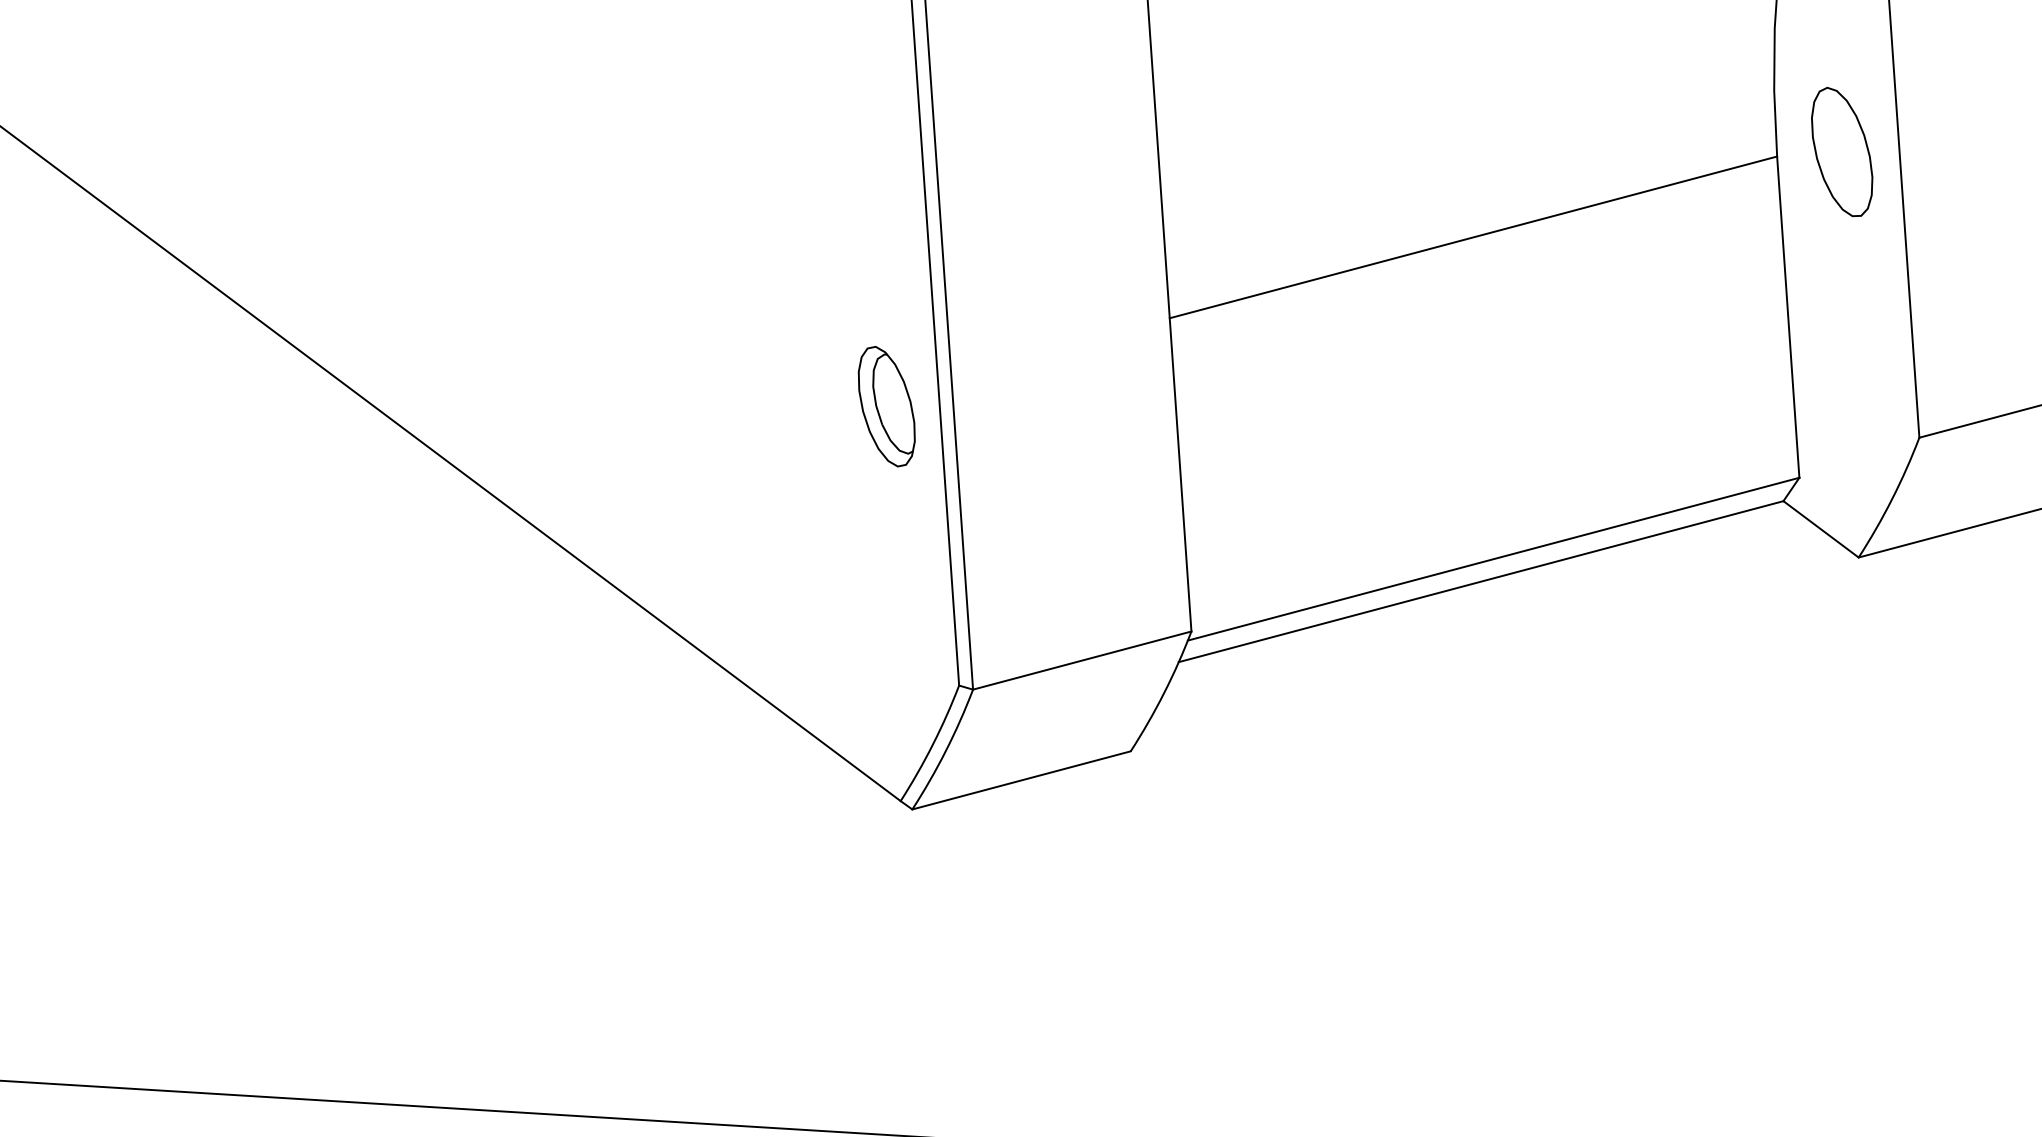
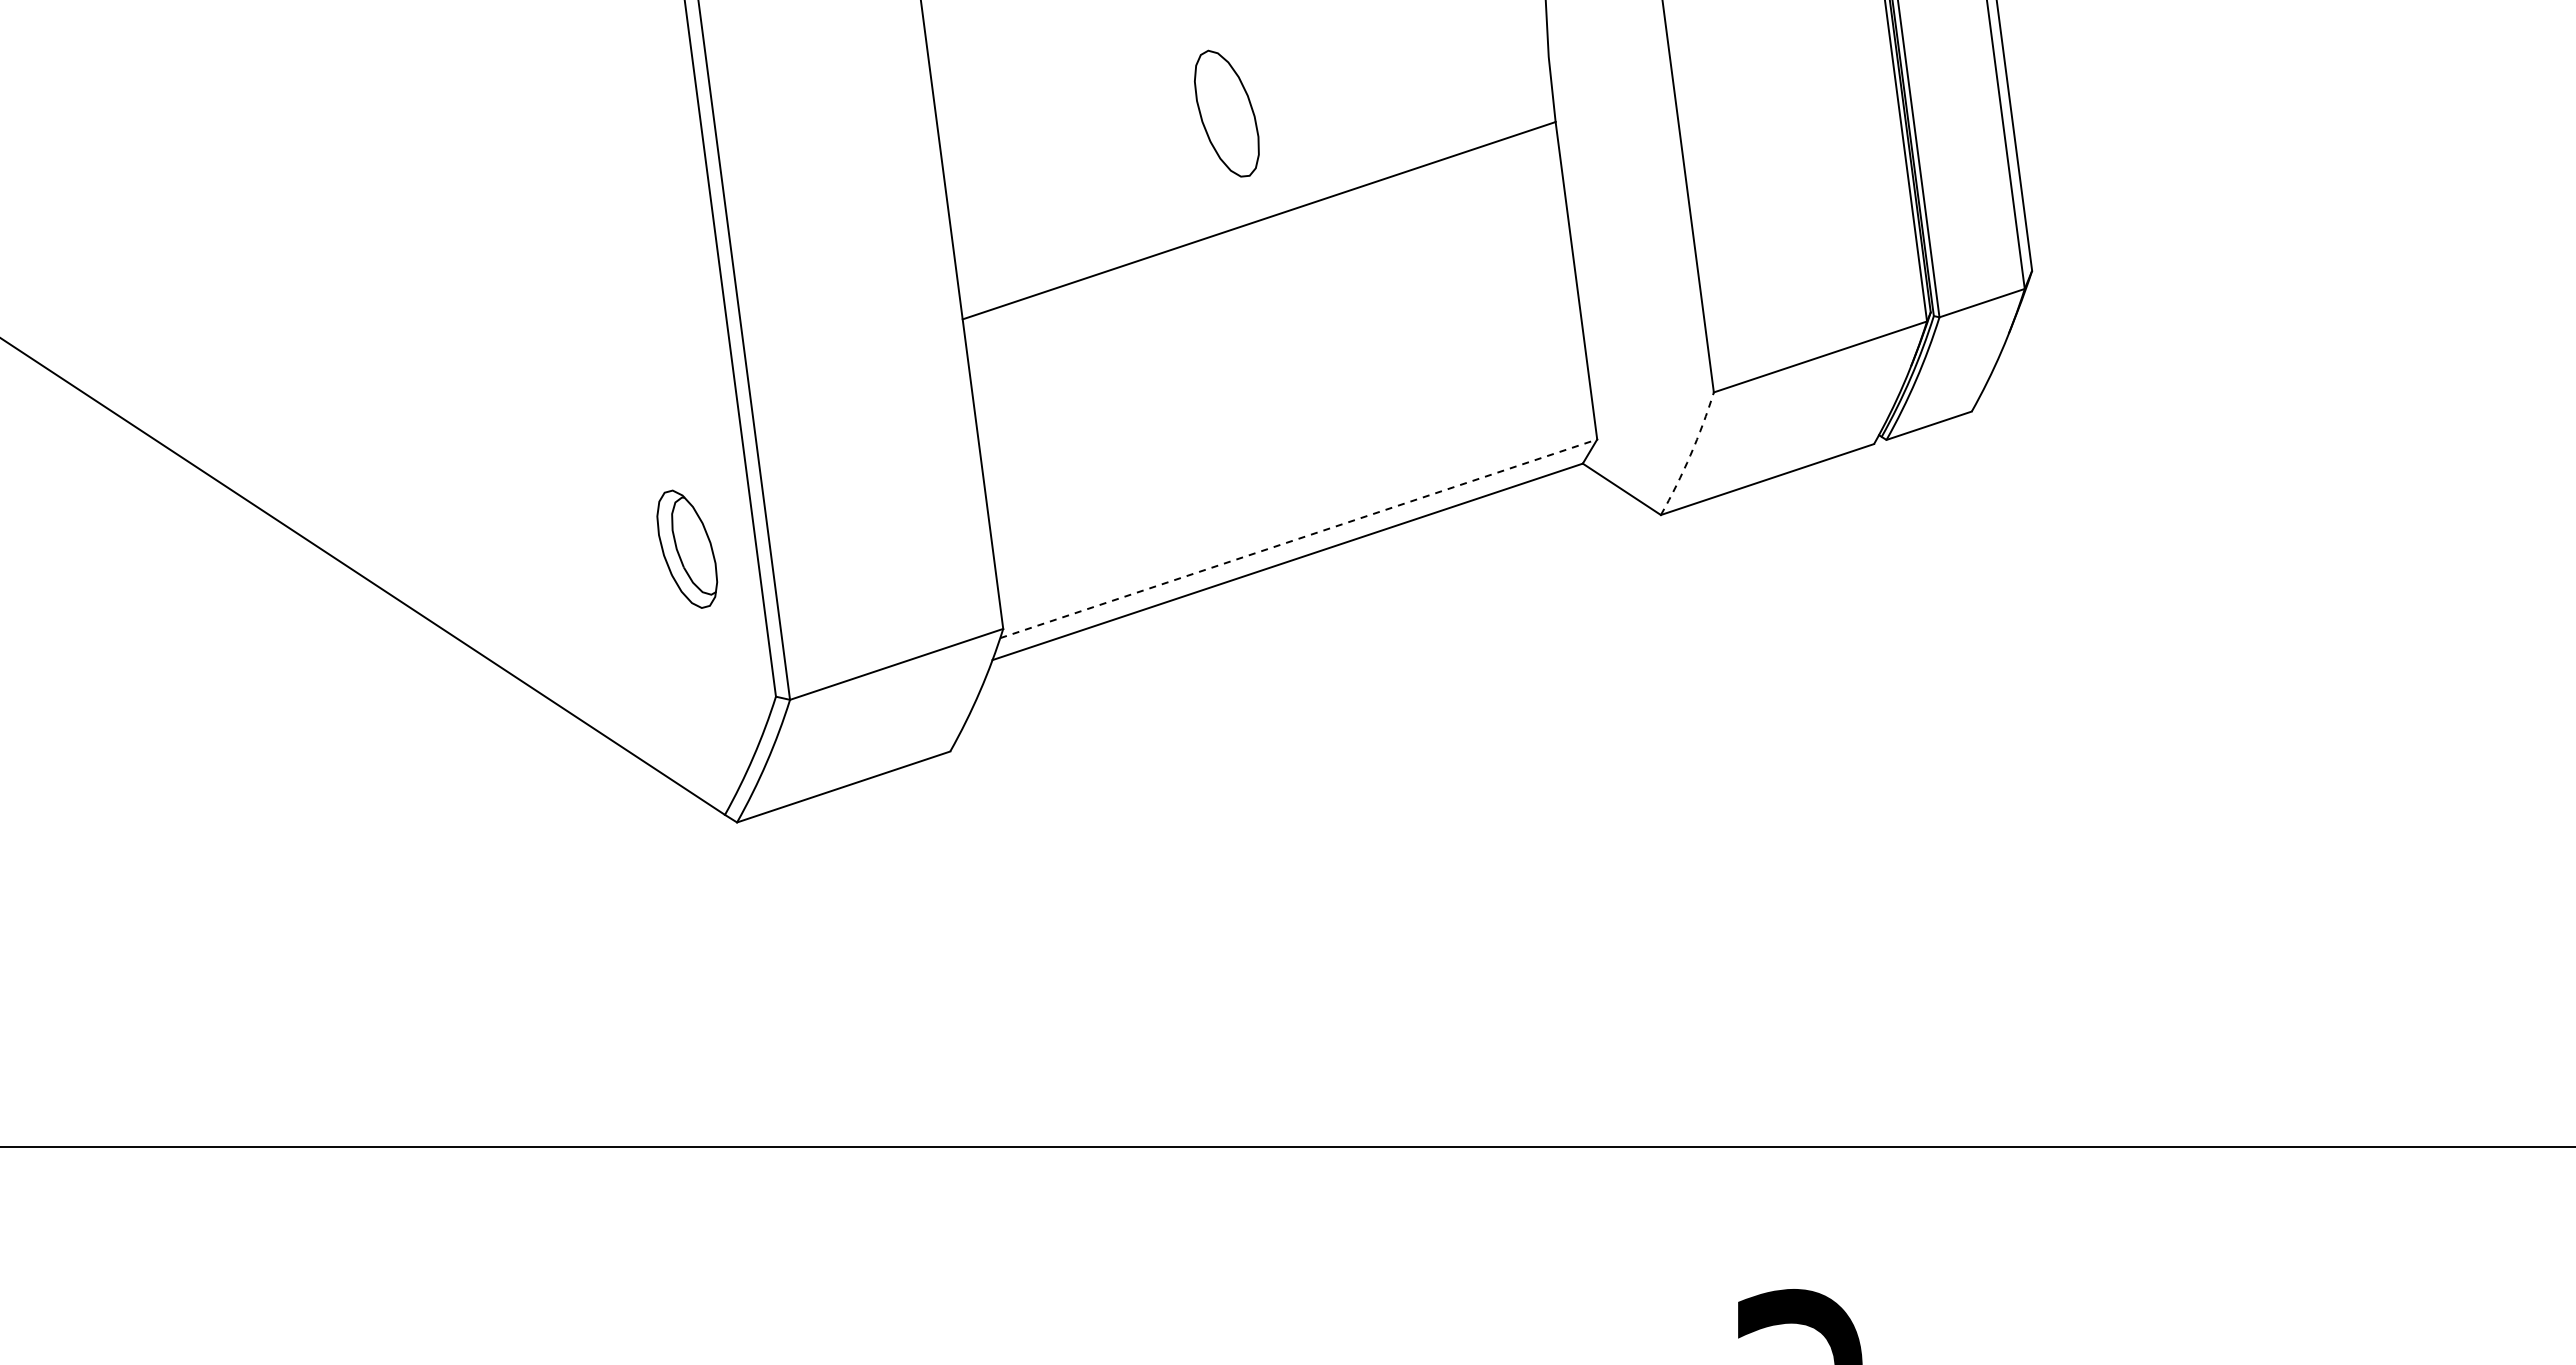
part: (1841, 151) -> (1226, 113), moved
part: (887, 405) -> (687, 548), moved
arc: (1892, 499) -> (1690, 455), solid -> dashed
line: (1493, 558) -> (1298, 538), solid -> dashed

